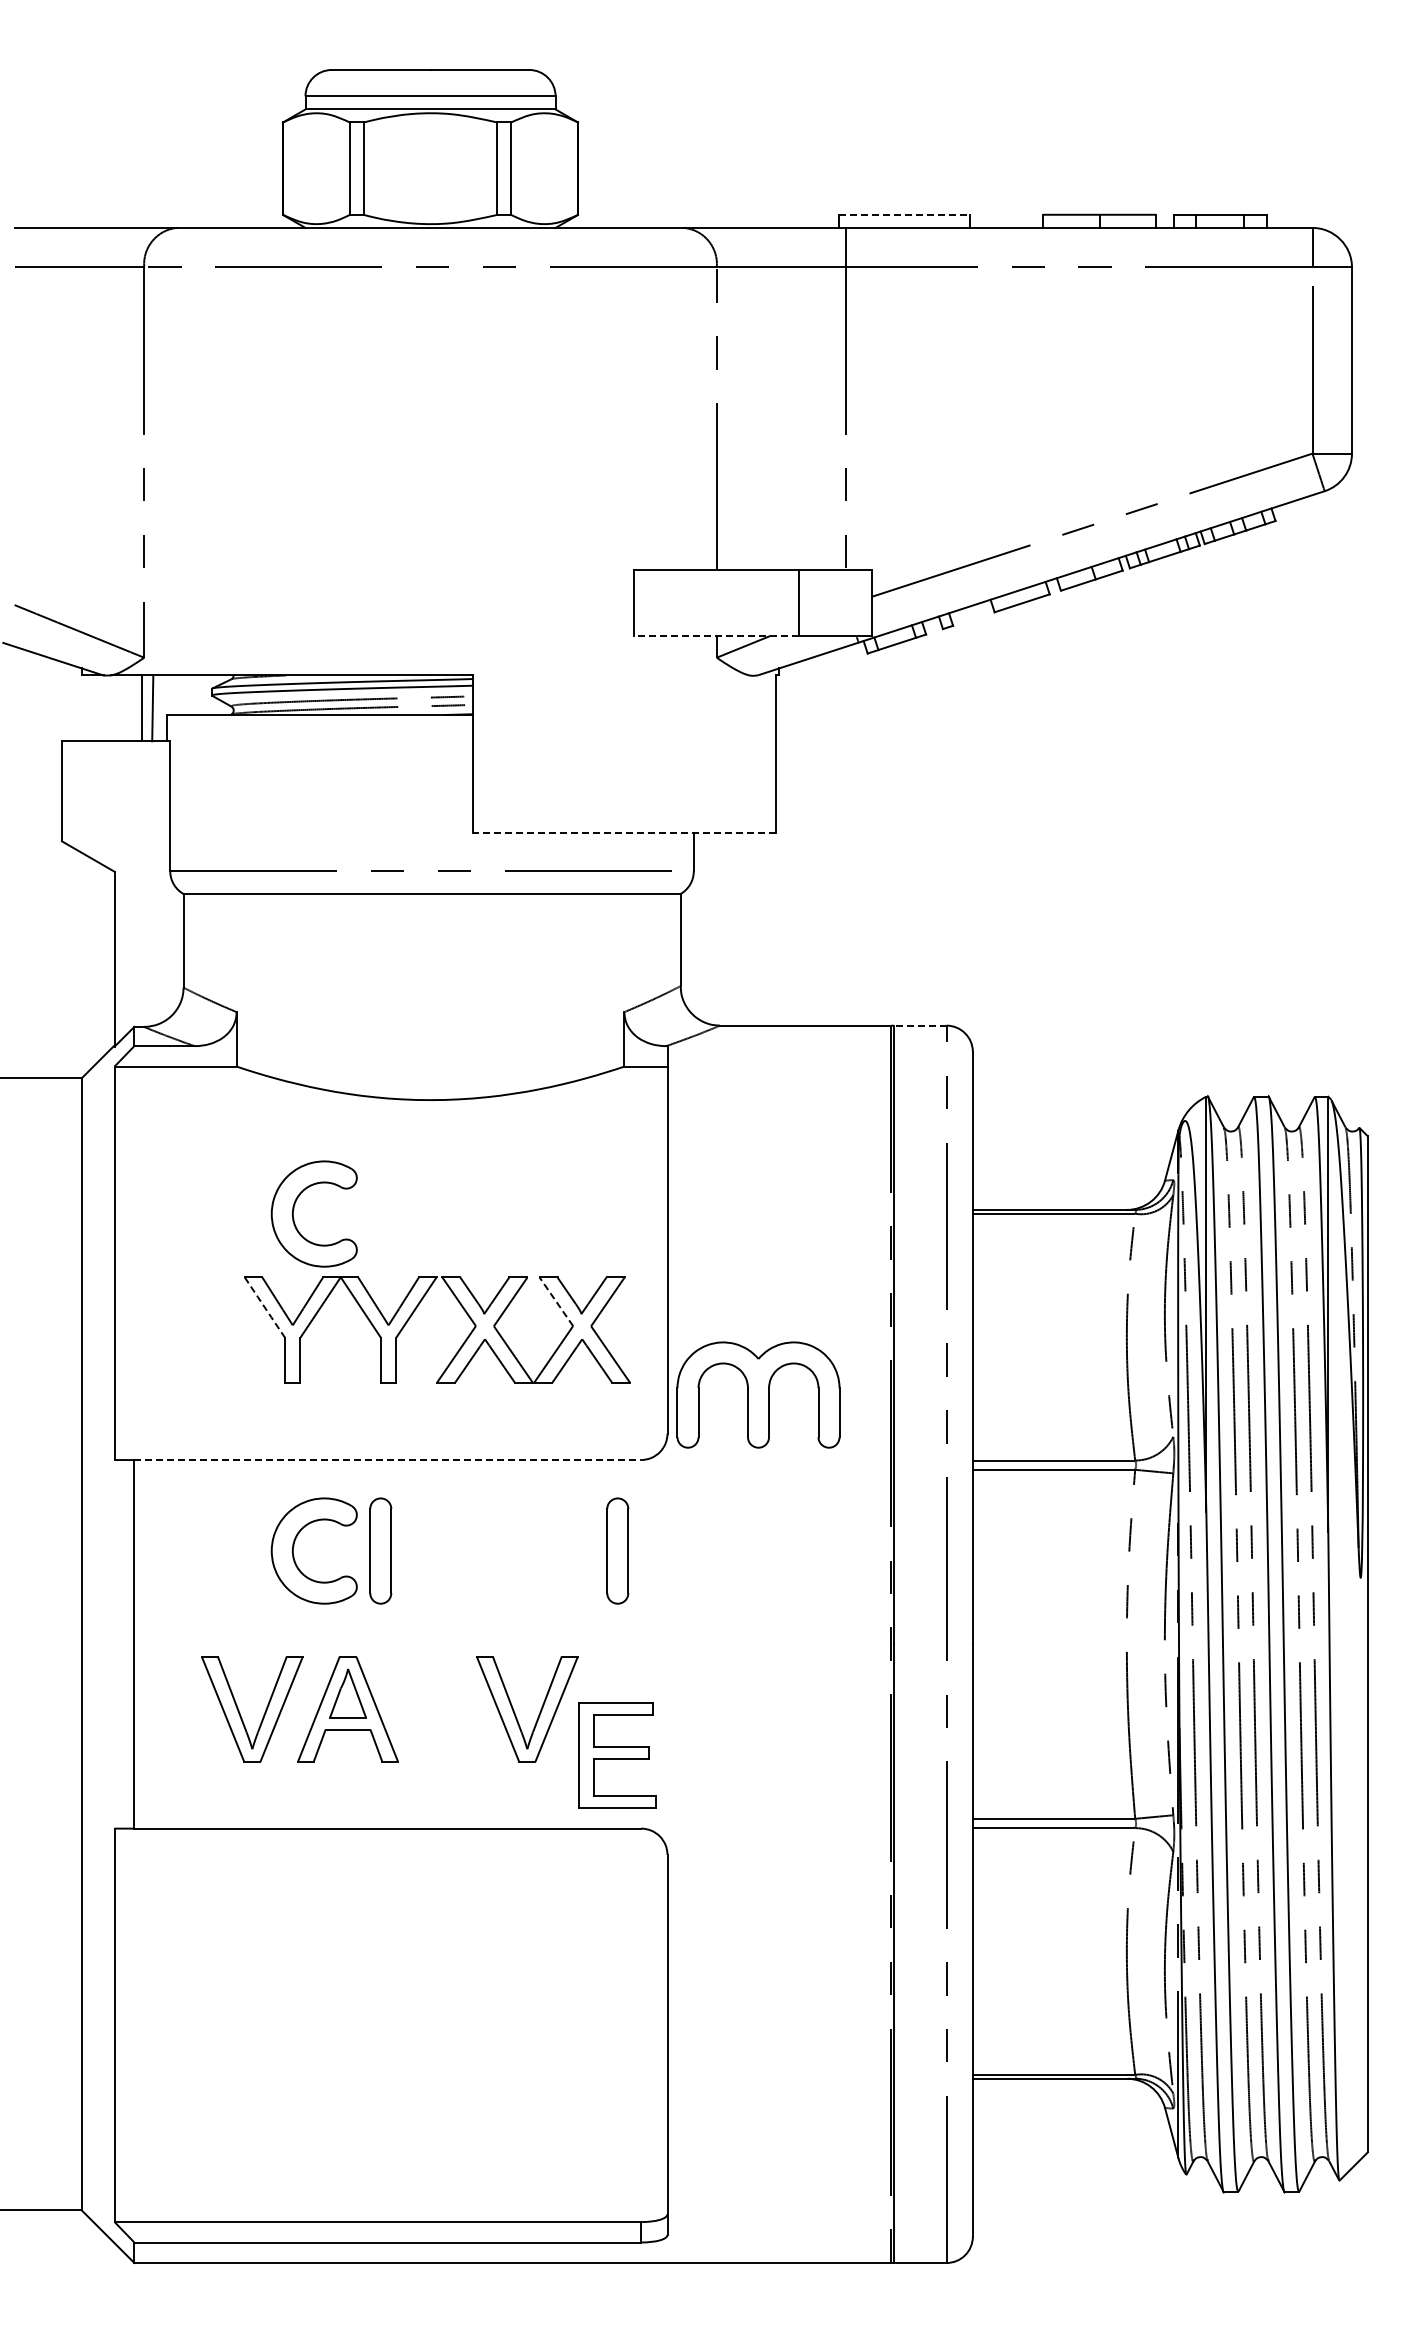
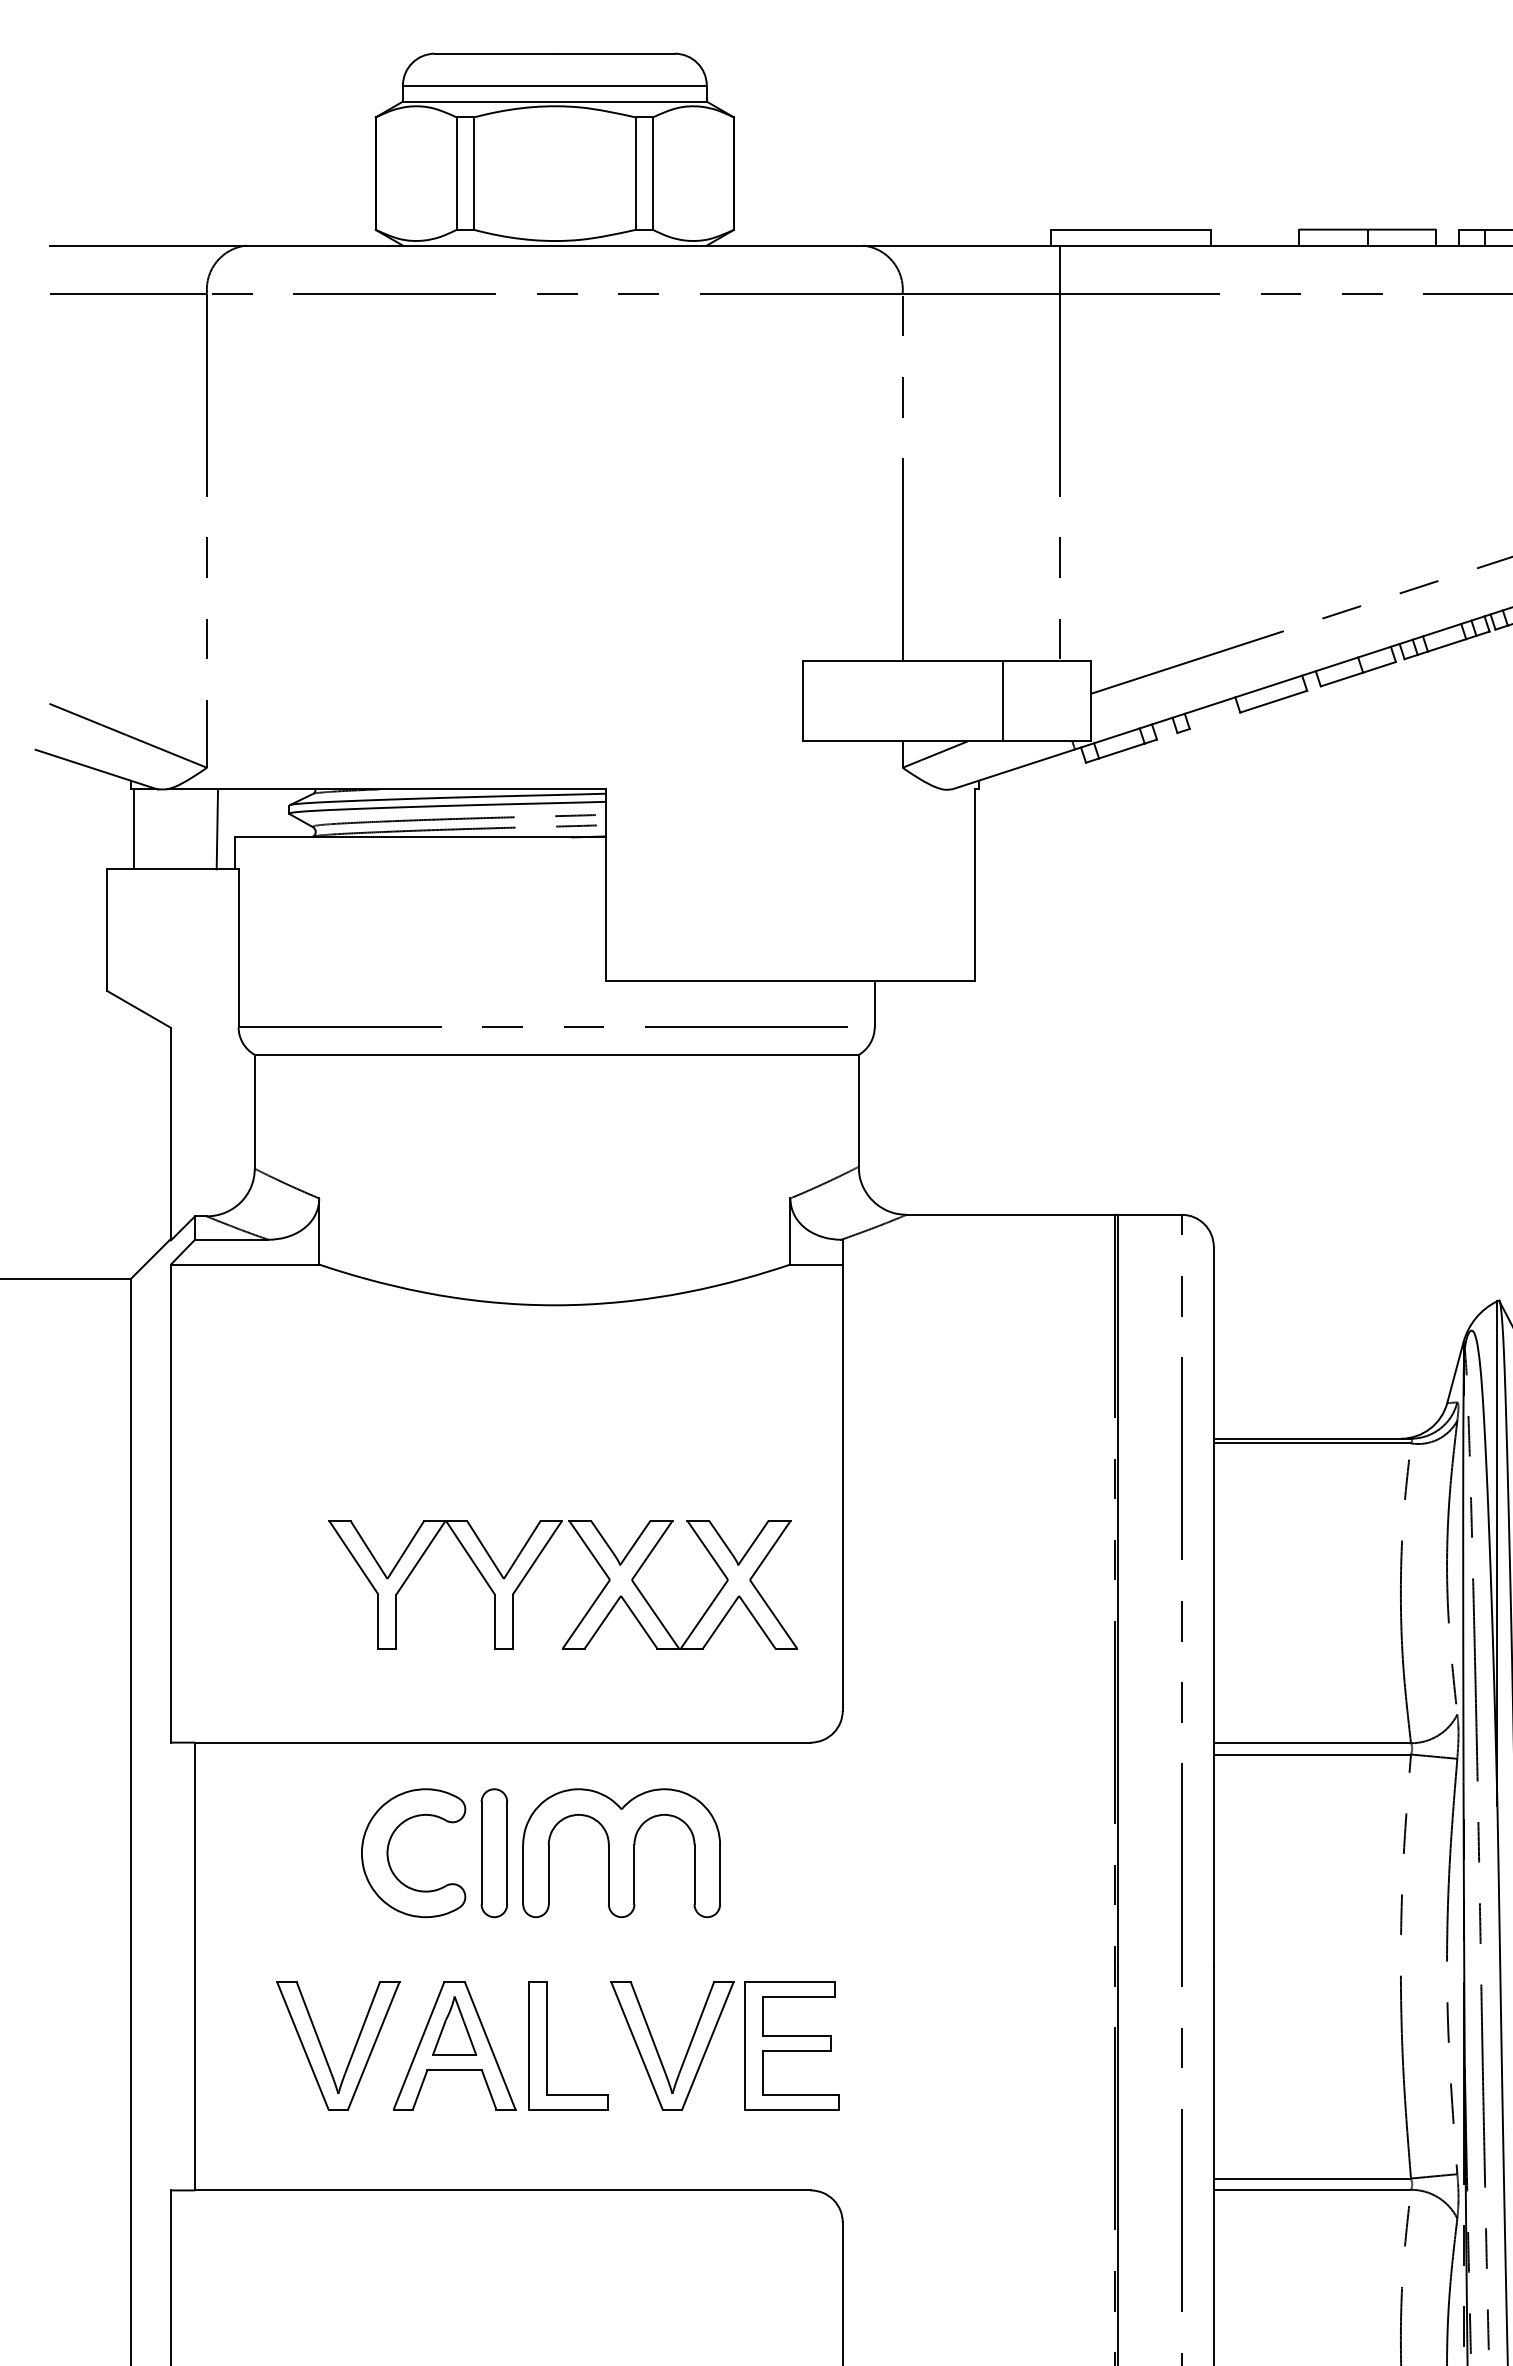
line: (904, 214) -> (1130, 229), dashed -> solid
line: (716, 636) -> (902, 742), dashed -> solid
line: (142, 708) -> (134, 829), moved
line: (624, 833) -> (790, 981), dashed -> solid
line: (919, 1025) -> (1148, 1214), dashed -> solid
part: (294, 1209) -> (389, 1438), removed
line: (556, 1301) -> (707, 1549), dashed -> solid
line: (264, 1307) -> (353, 1557), dashed -> solid
part: (758, 1394) -> (621, 1852), moved
line: (388, 1460) -> (503, 1743), dashed -> solid
part: (617, 1550) -> (782, 1852), removed
part: (424, 1709) -> (547, 2045), added
part: (617, 1755) -> (791, 2045), moved

